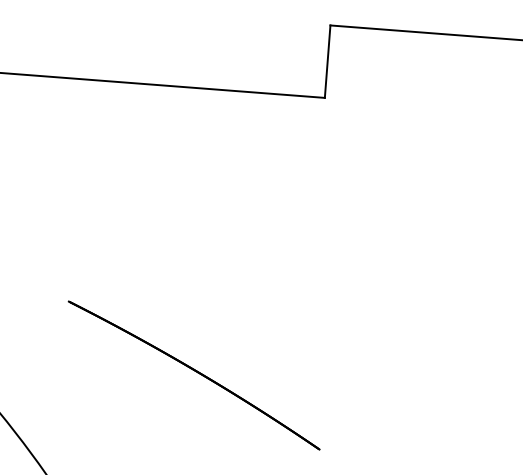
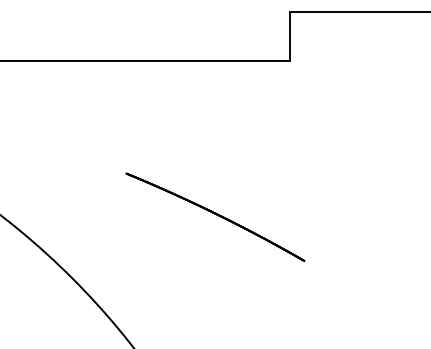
part: (194, 374) -> (215, 216), moved

